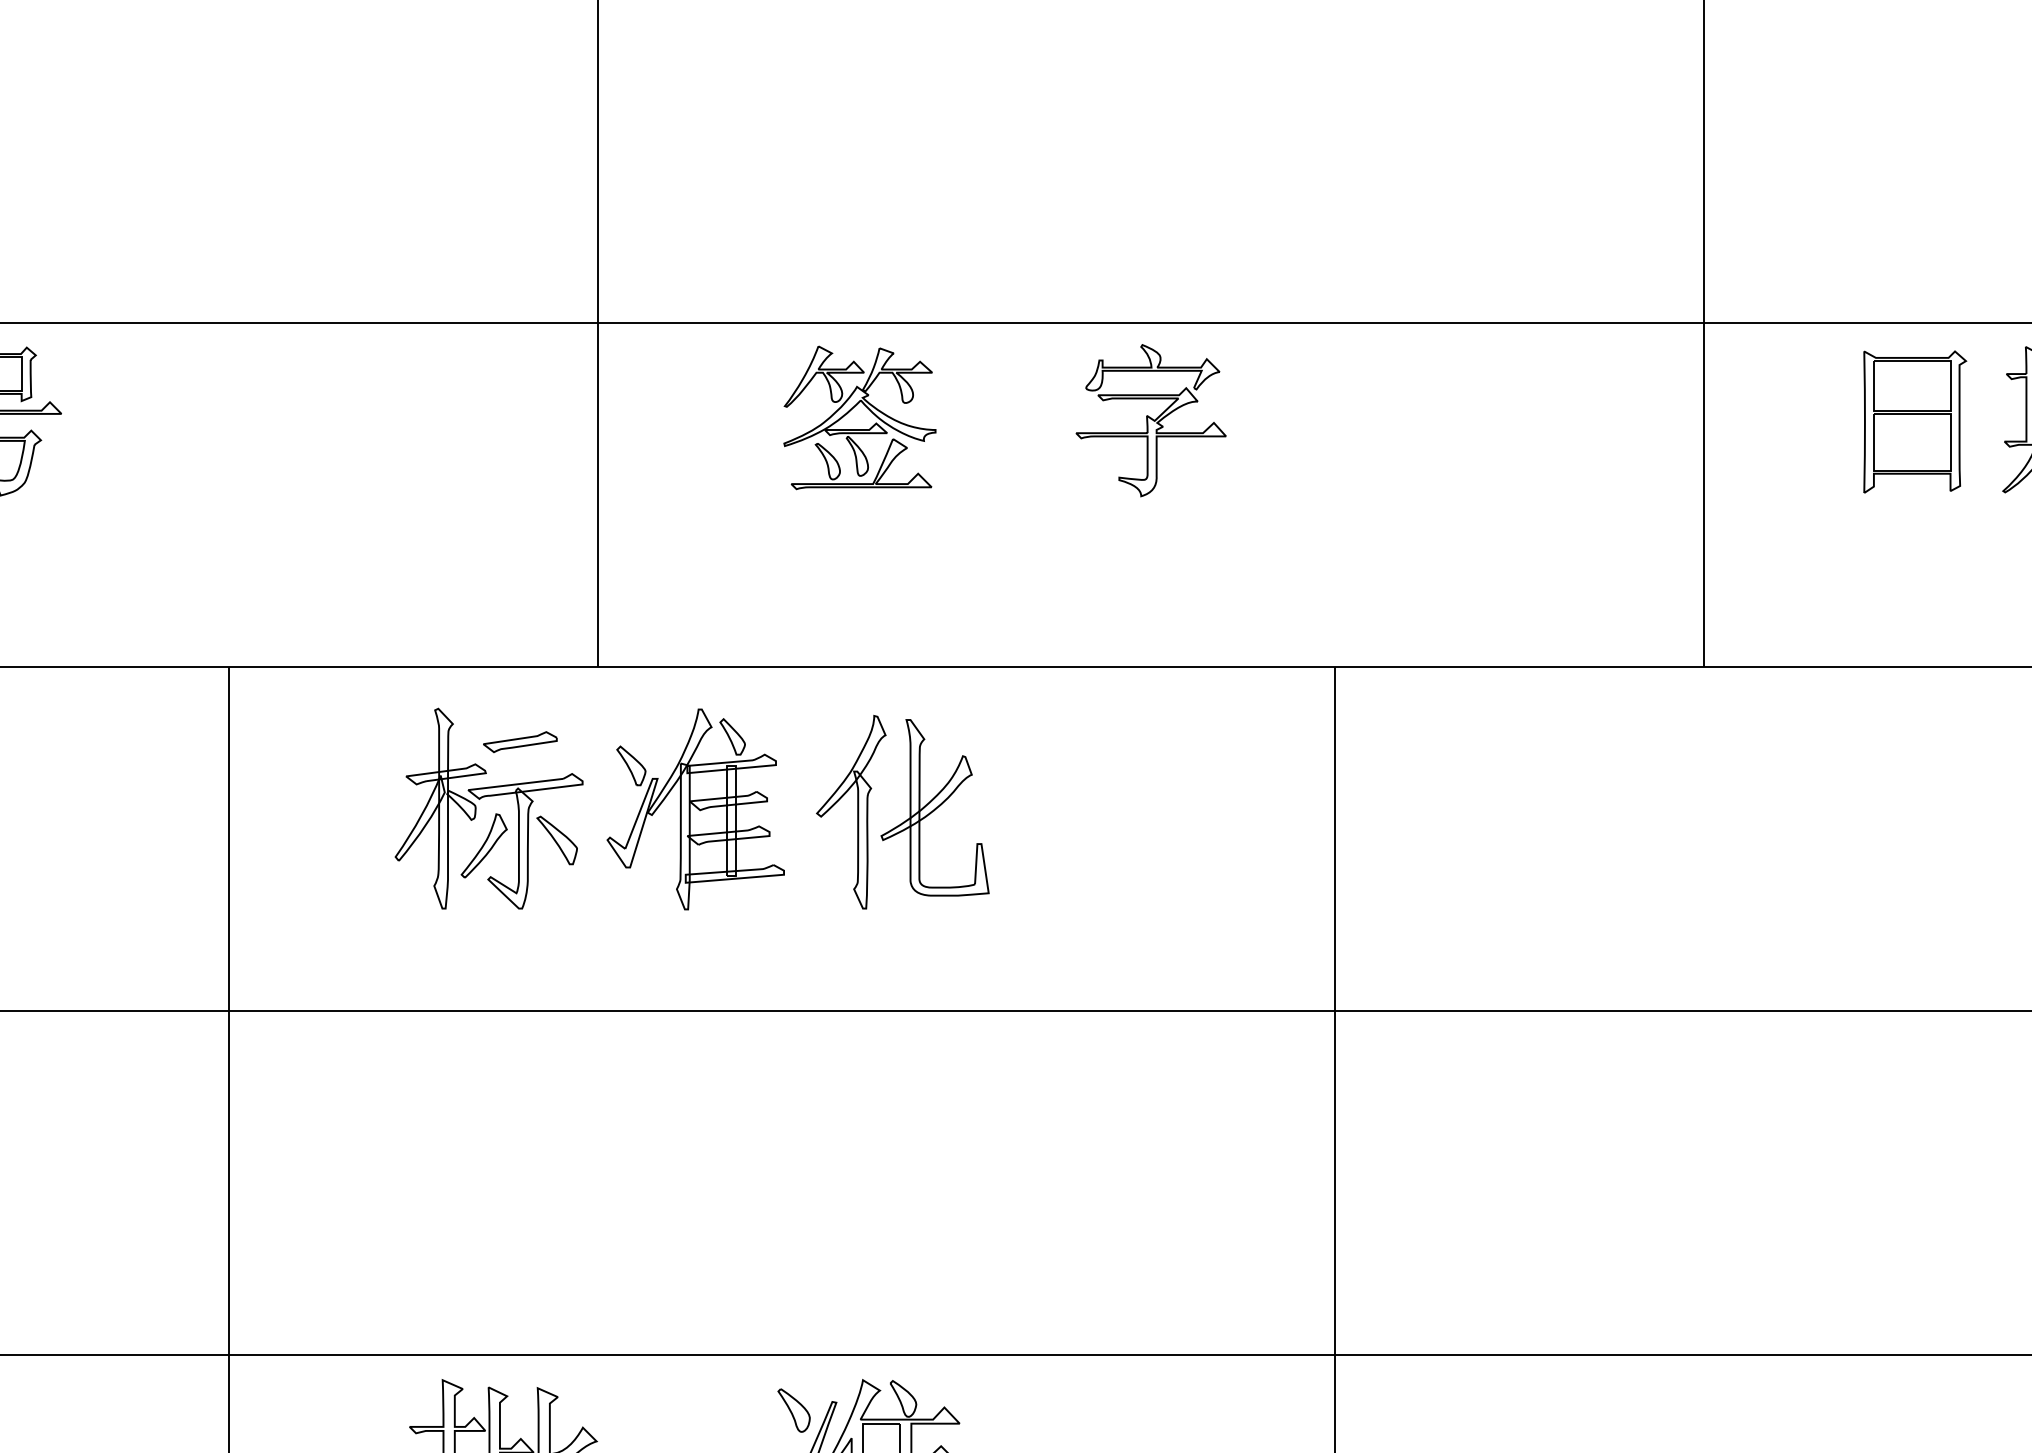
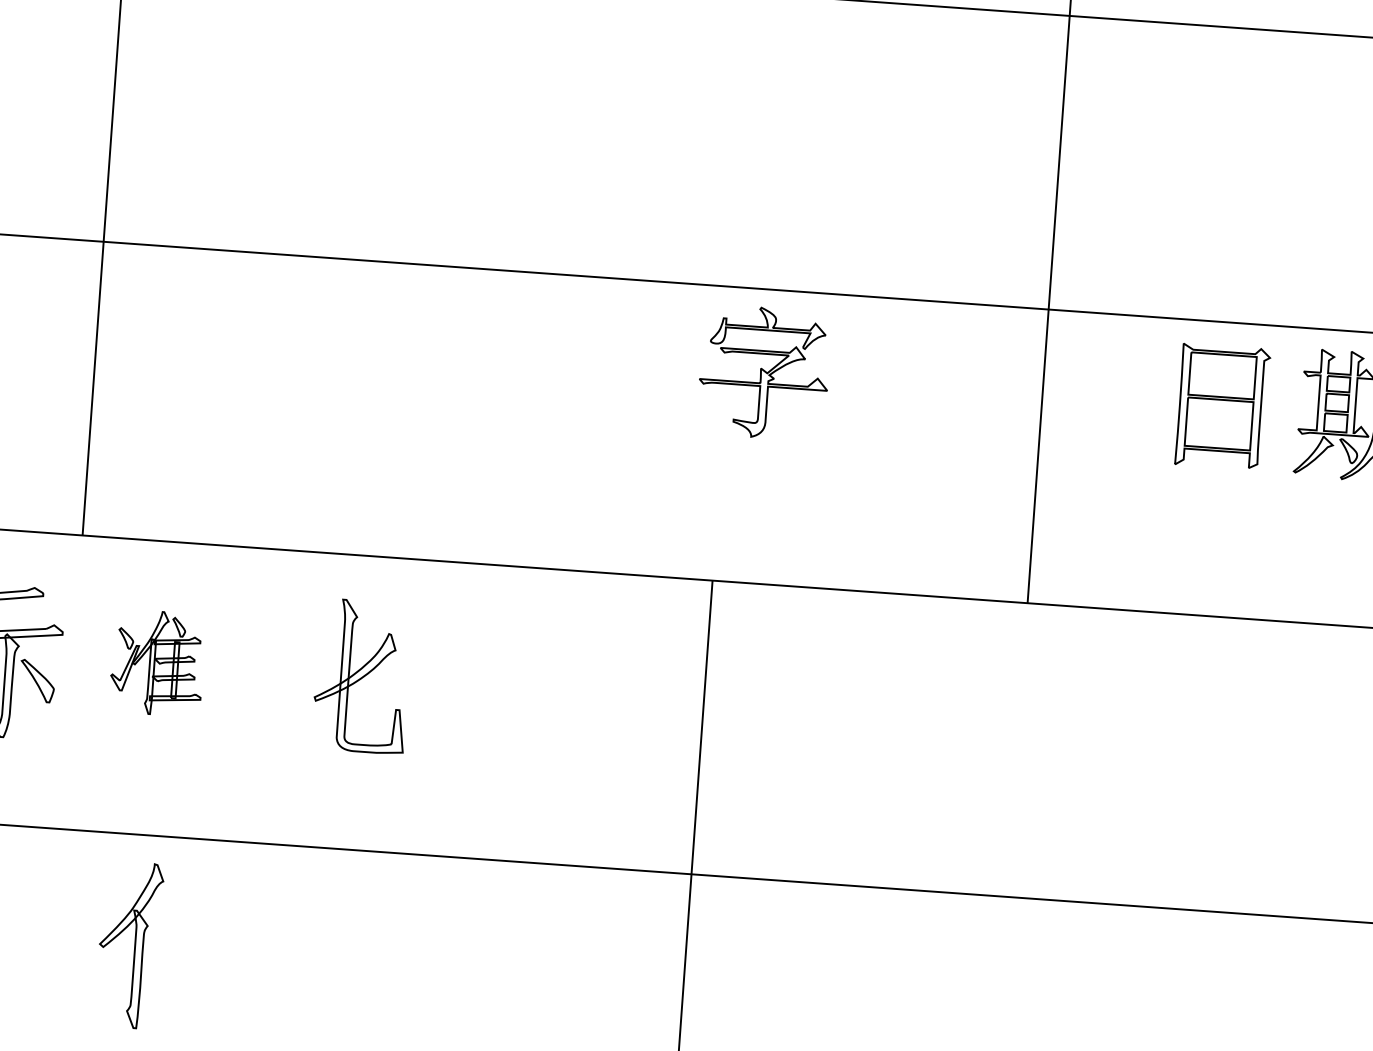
part: (852, 409) -> (316, 331), removed
part: (1150, 420) -> (763, 372), moved
part: (695, 809) -> (157, 663), size x0.6
part: (851, 811) -> (129, 944), moved

